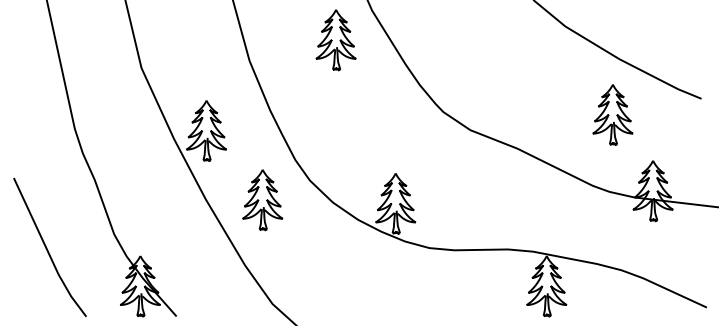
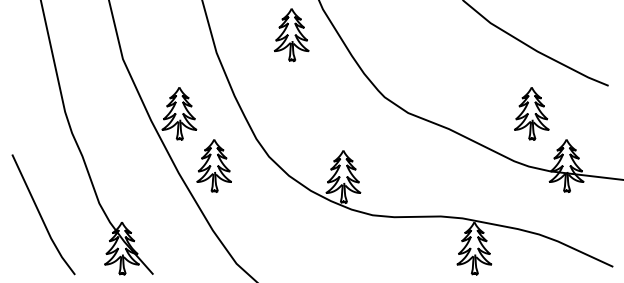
part: (612, 114) -> (531, 113), moved
part: (262, 200) -> (214, 166), moved

